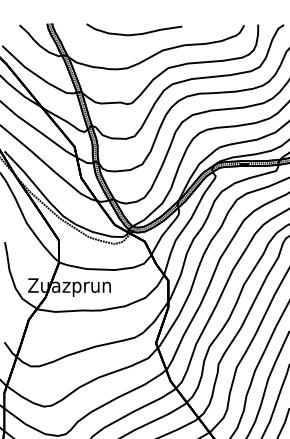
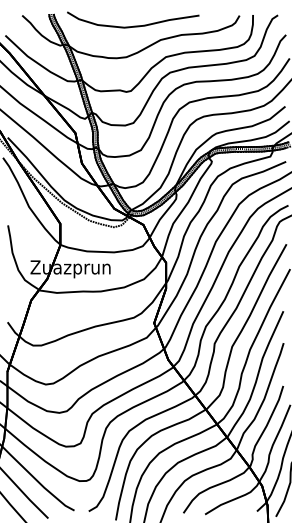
part: (134, 29) -> (133, 19), size x1.43

